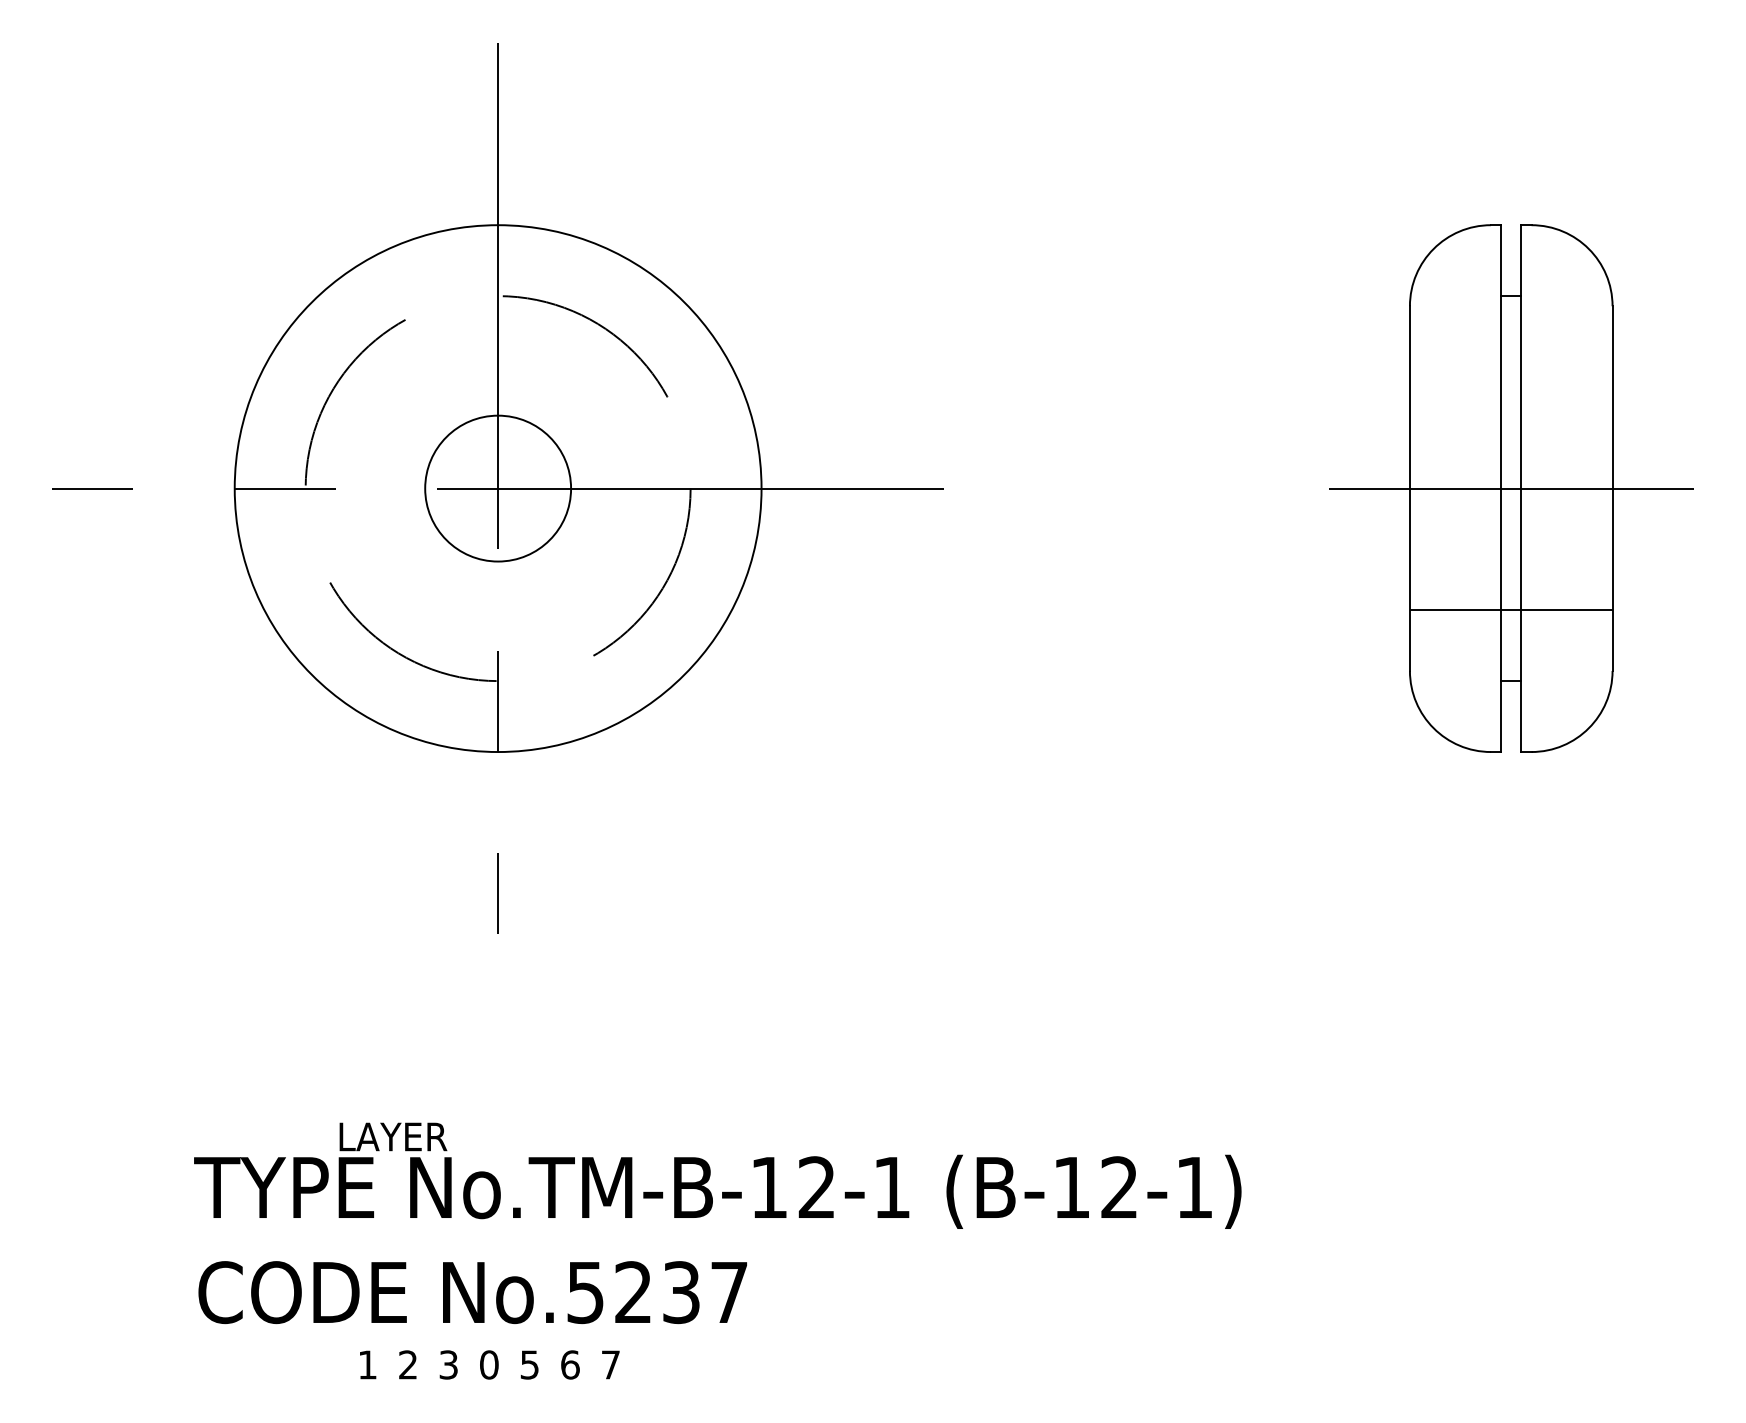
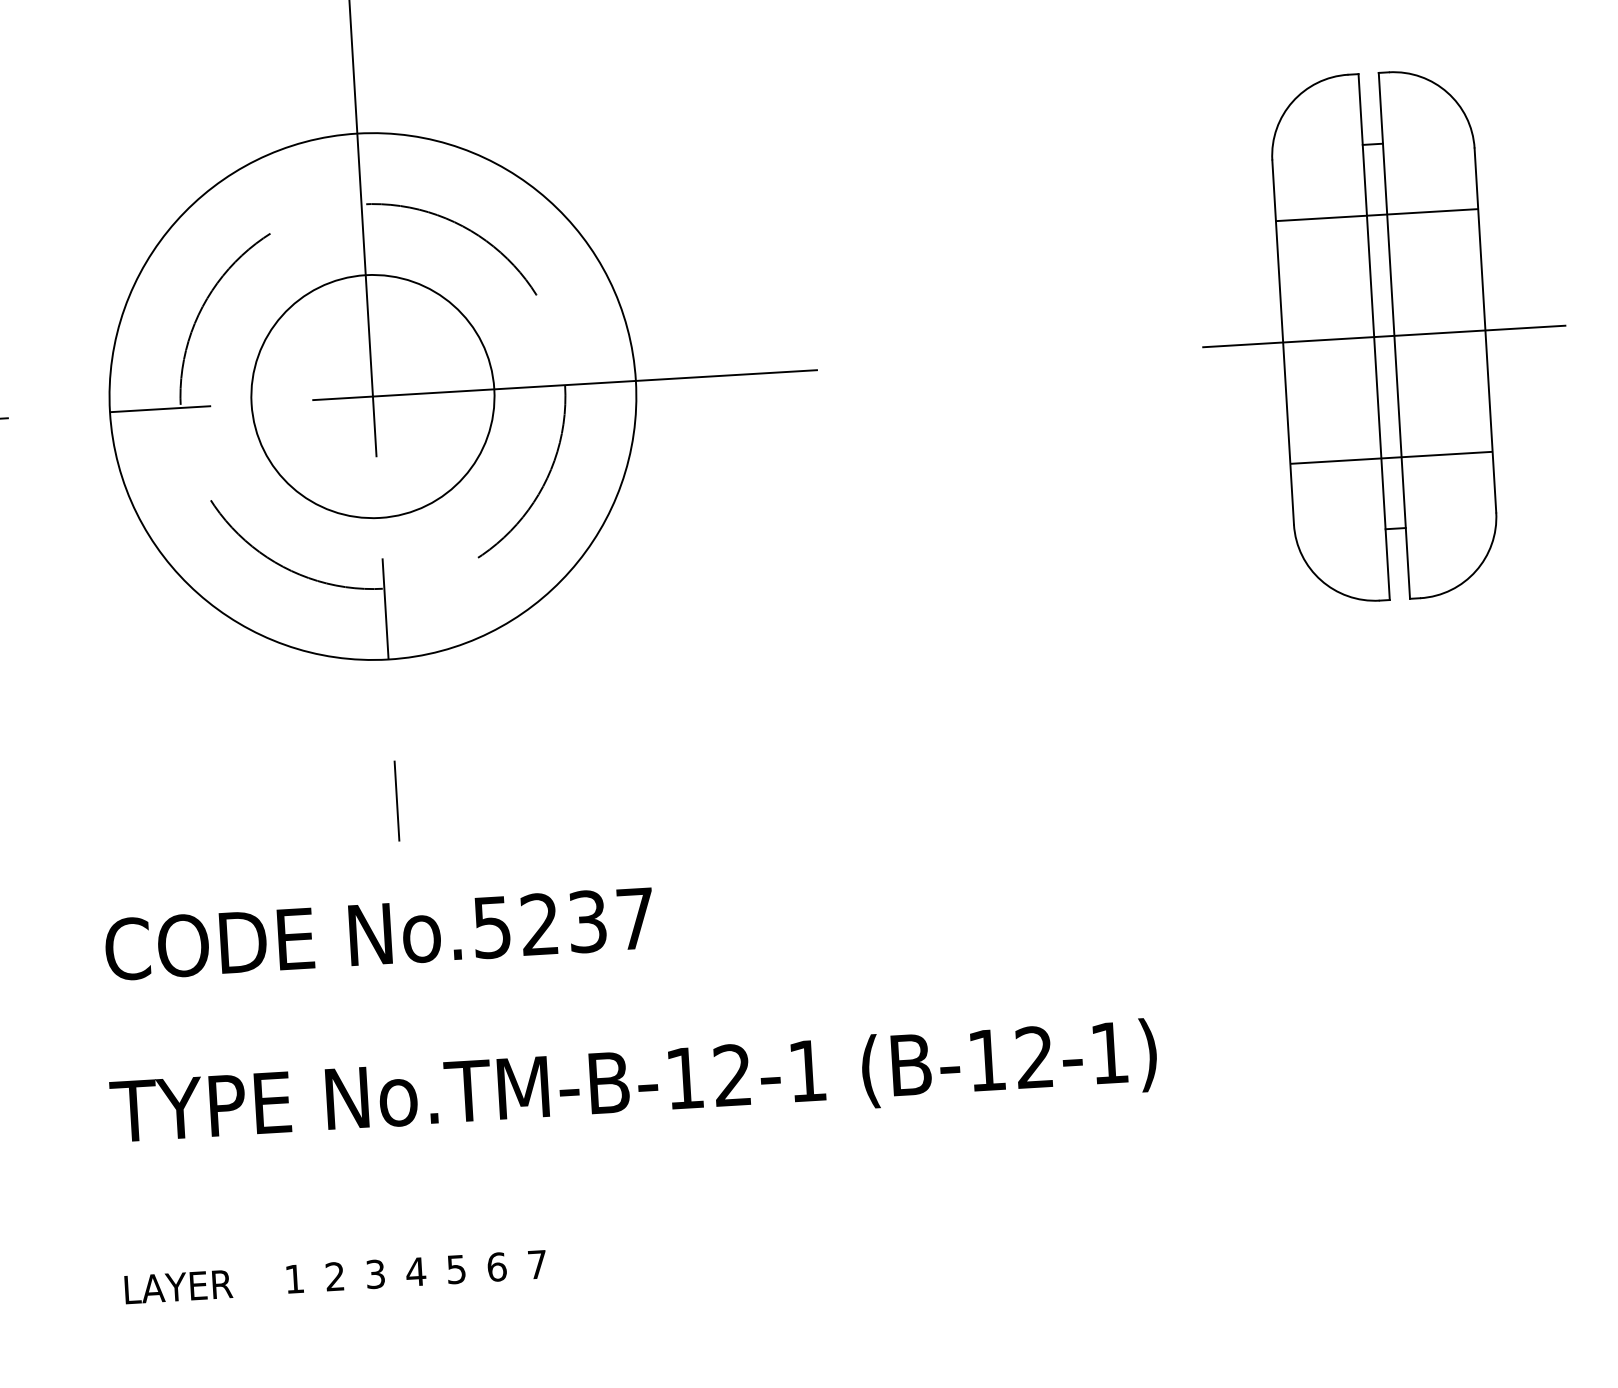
line: (1510, 367) -> (1376, 215), added
circle: (497, 488) -> (372, 396), size x1.67
text: (393, 1136) -> (178, 1286), moved
text: (472, 1292) -> (379, 934), moved
text: (489, 1364) -> (416, 1271), 0 -> 4

